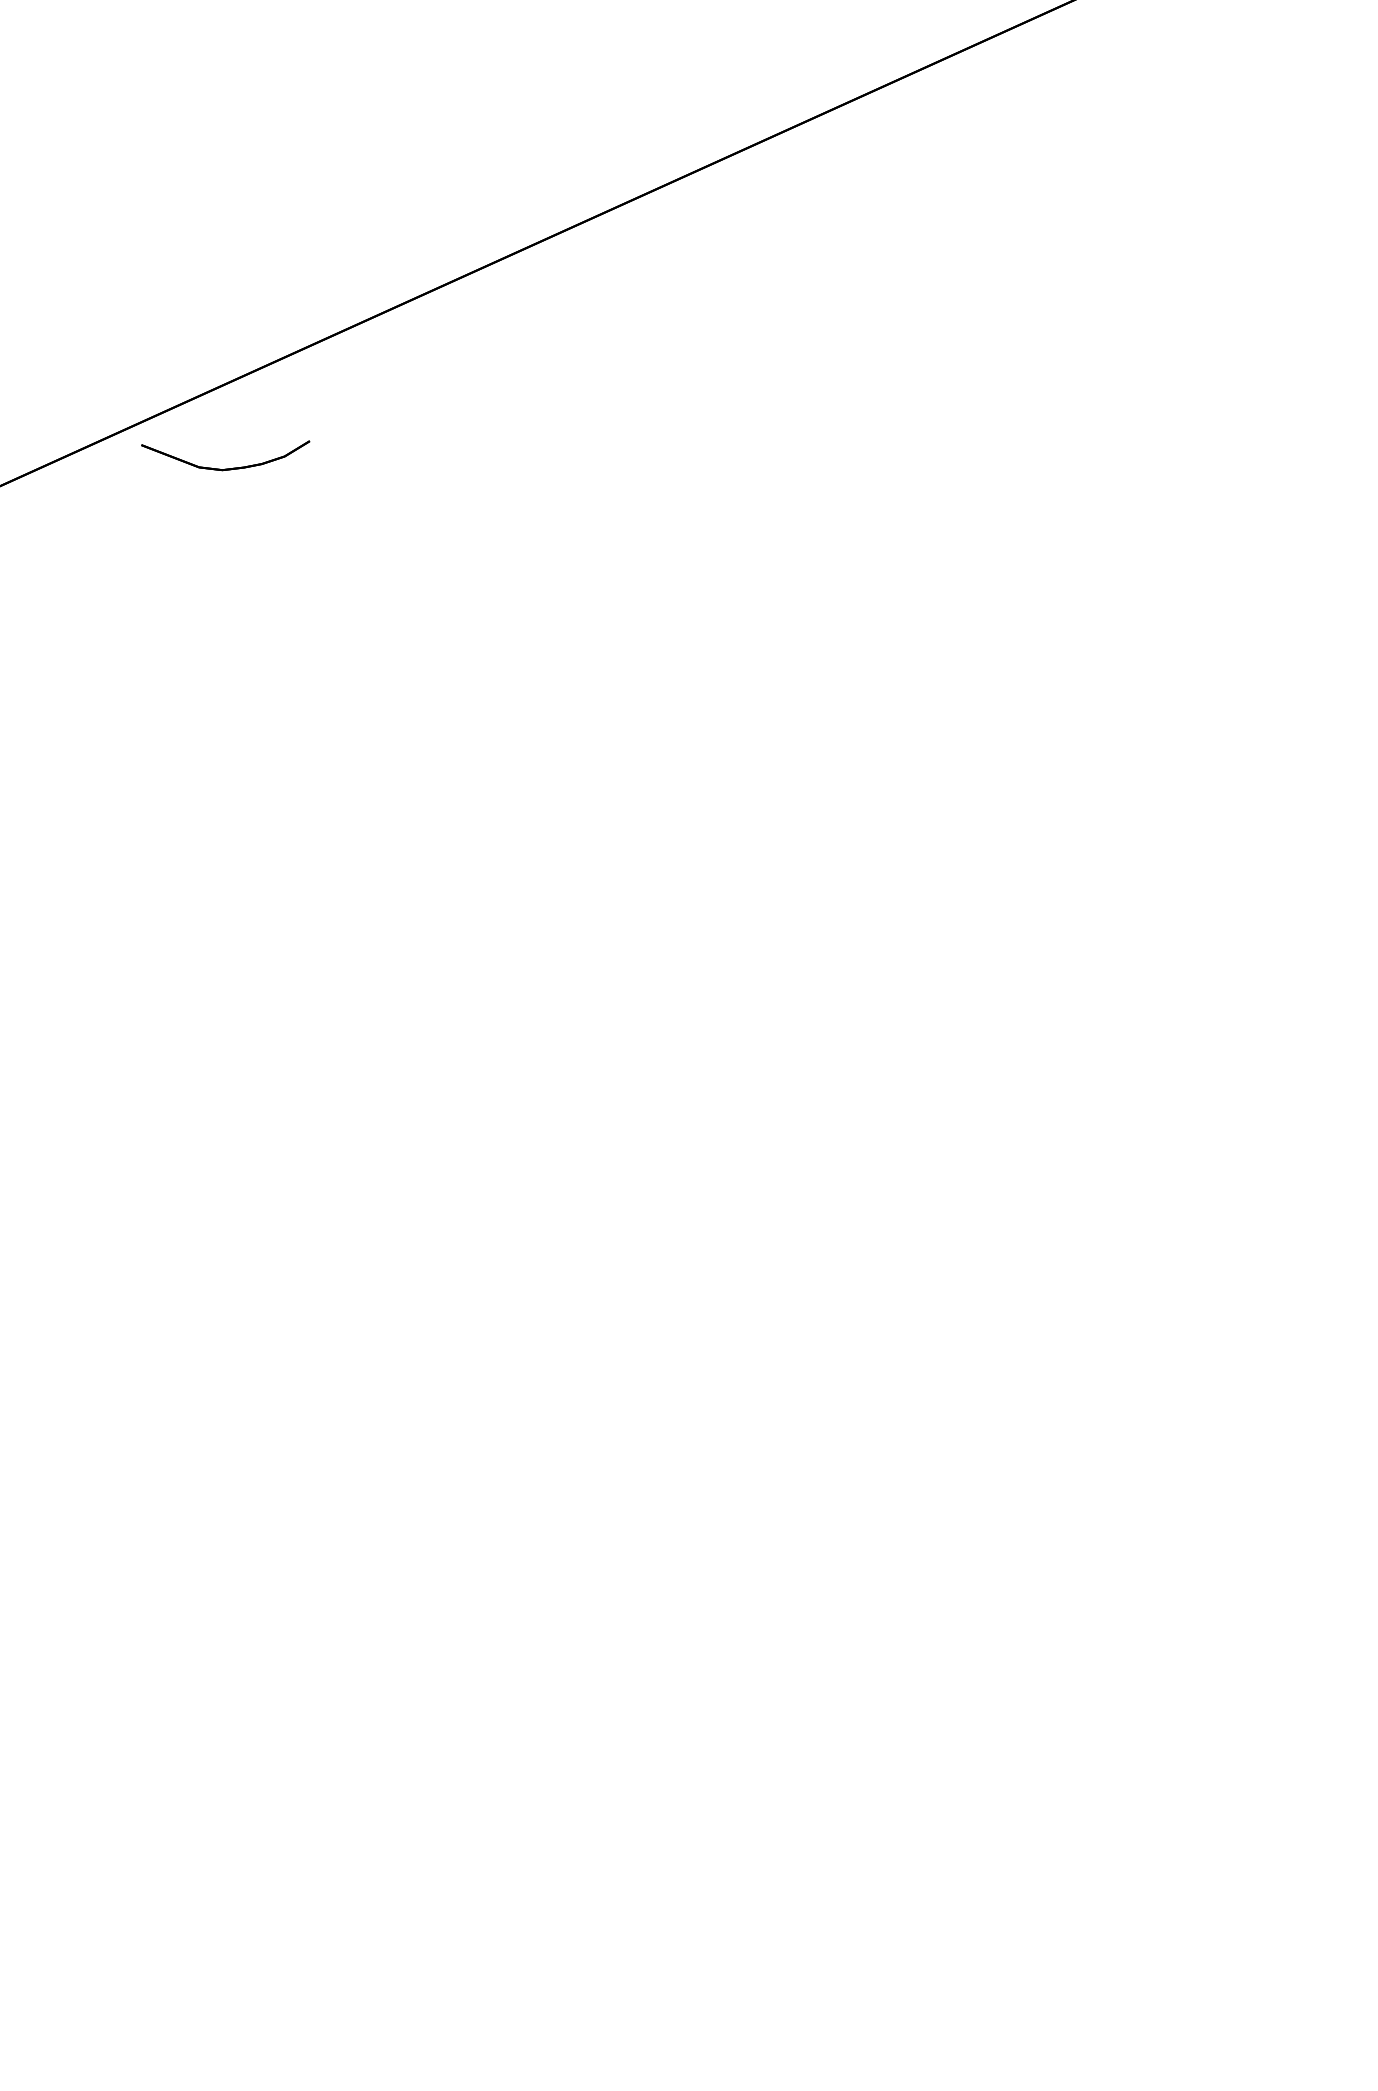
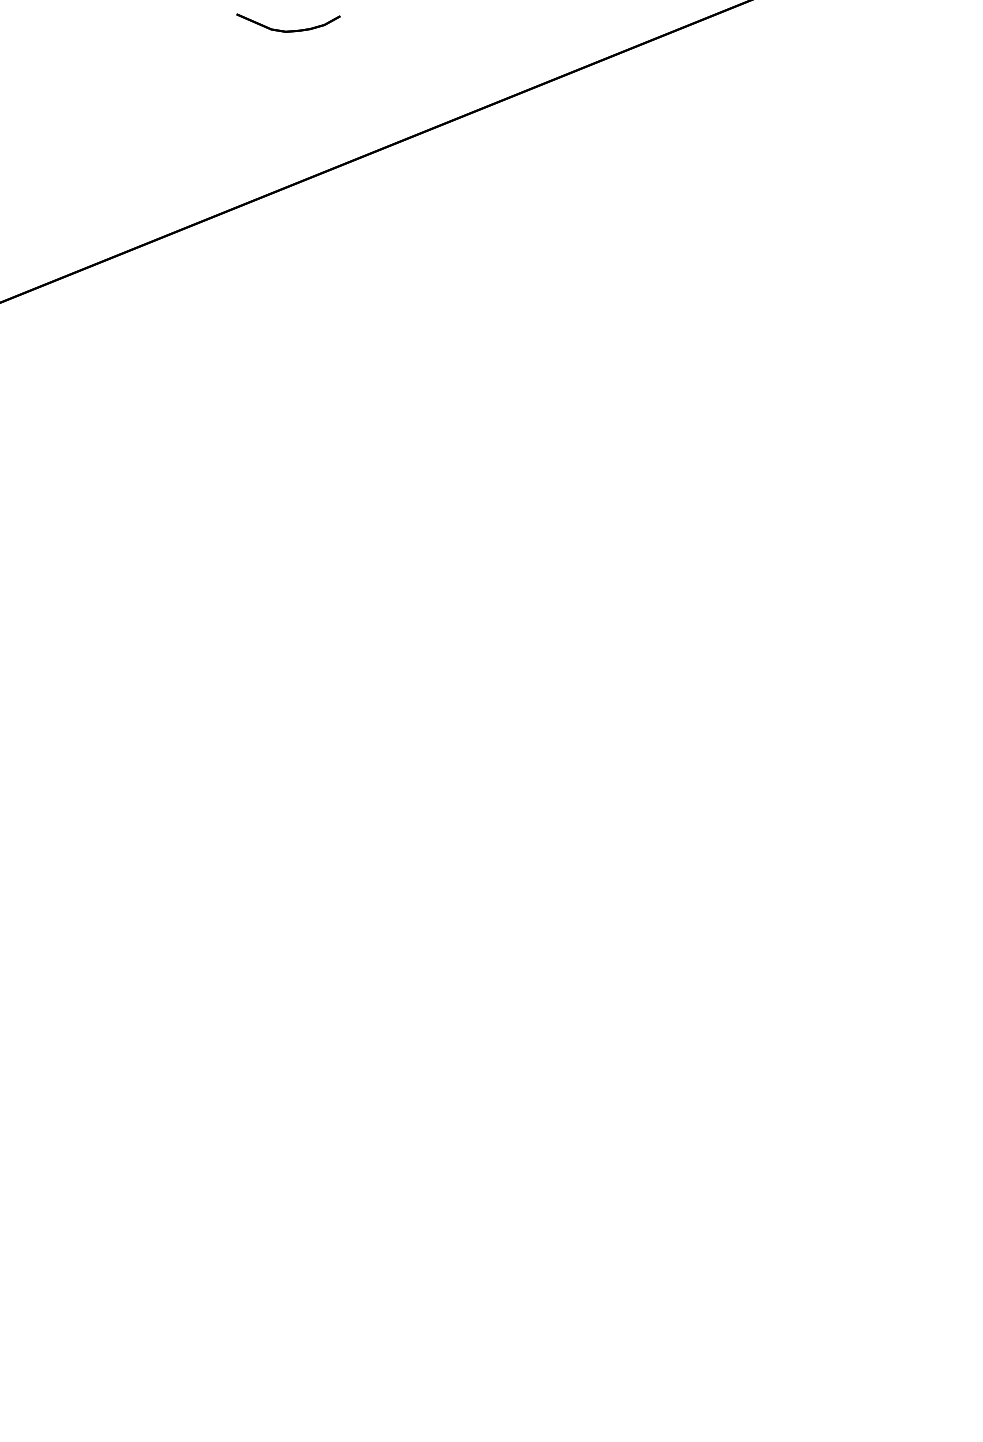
part: (226, 467) -> (288, 30), moved

